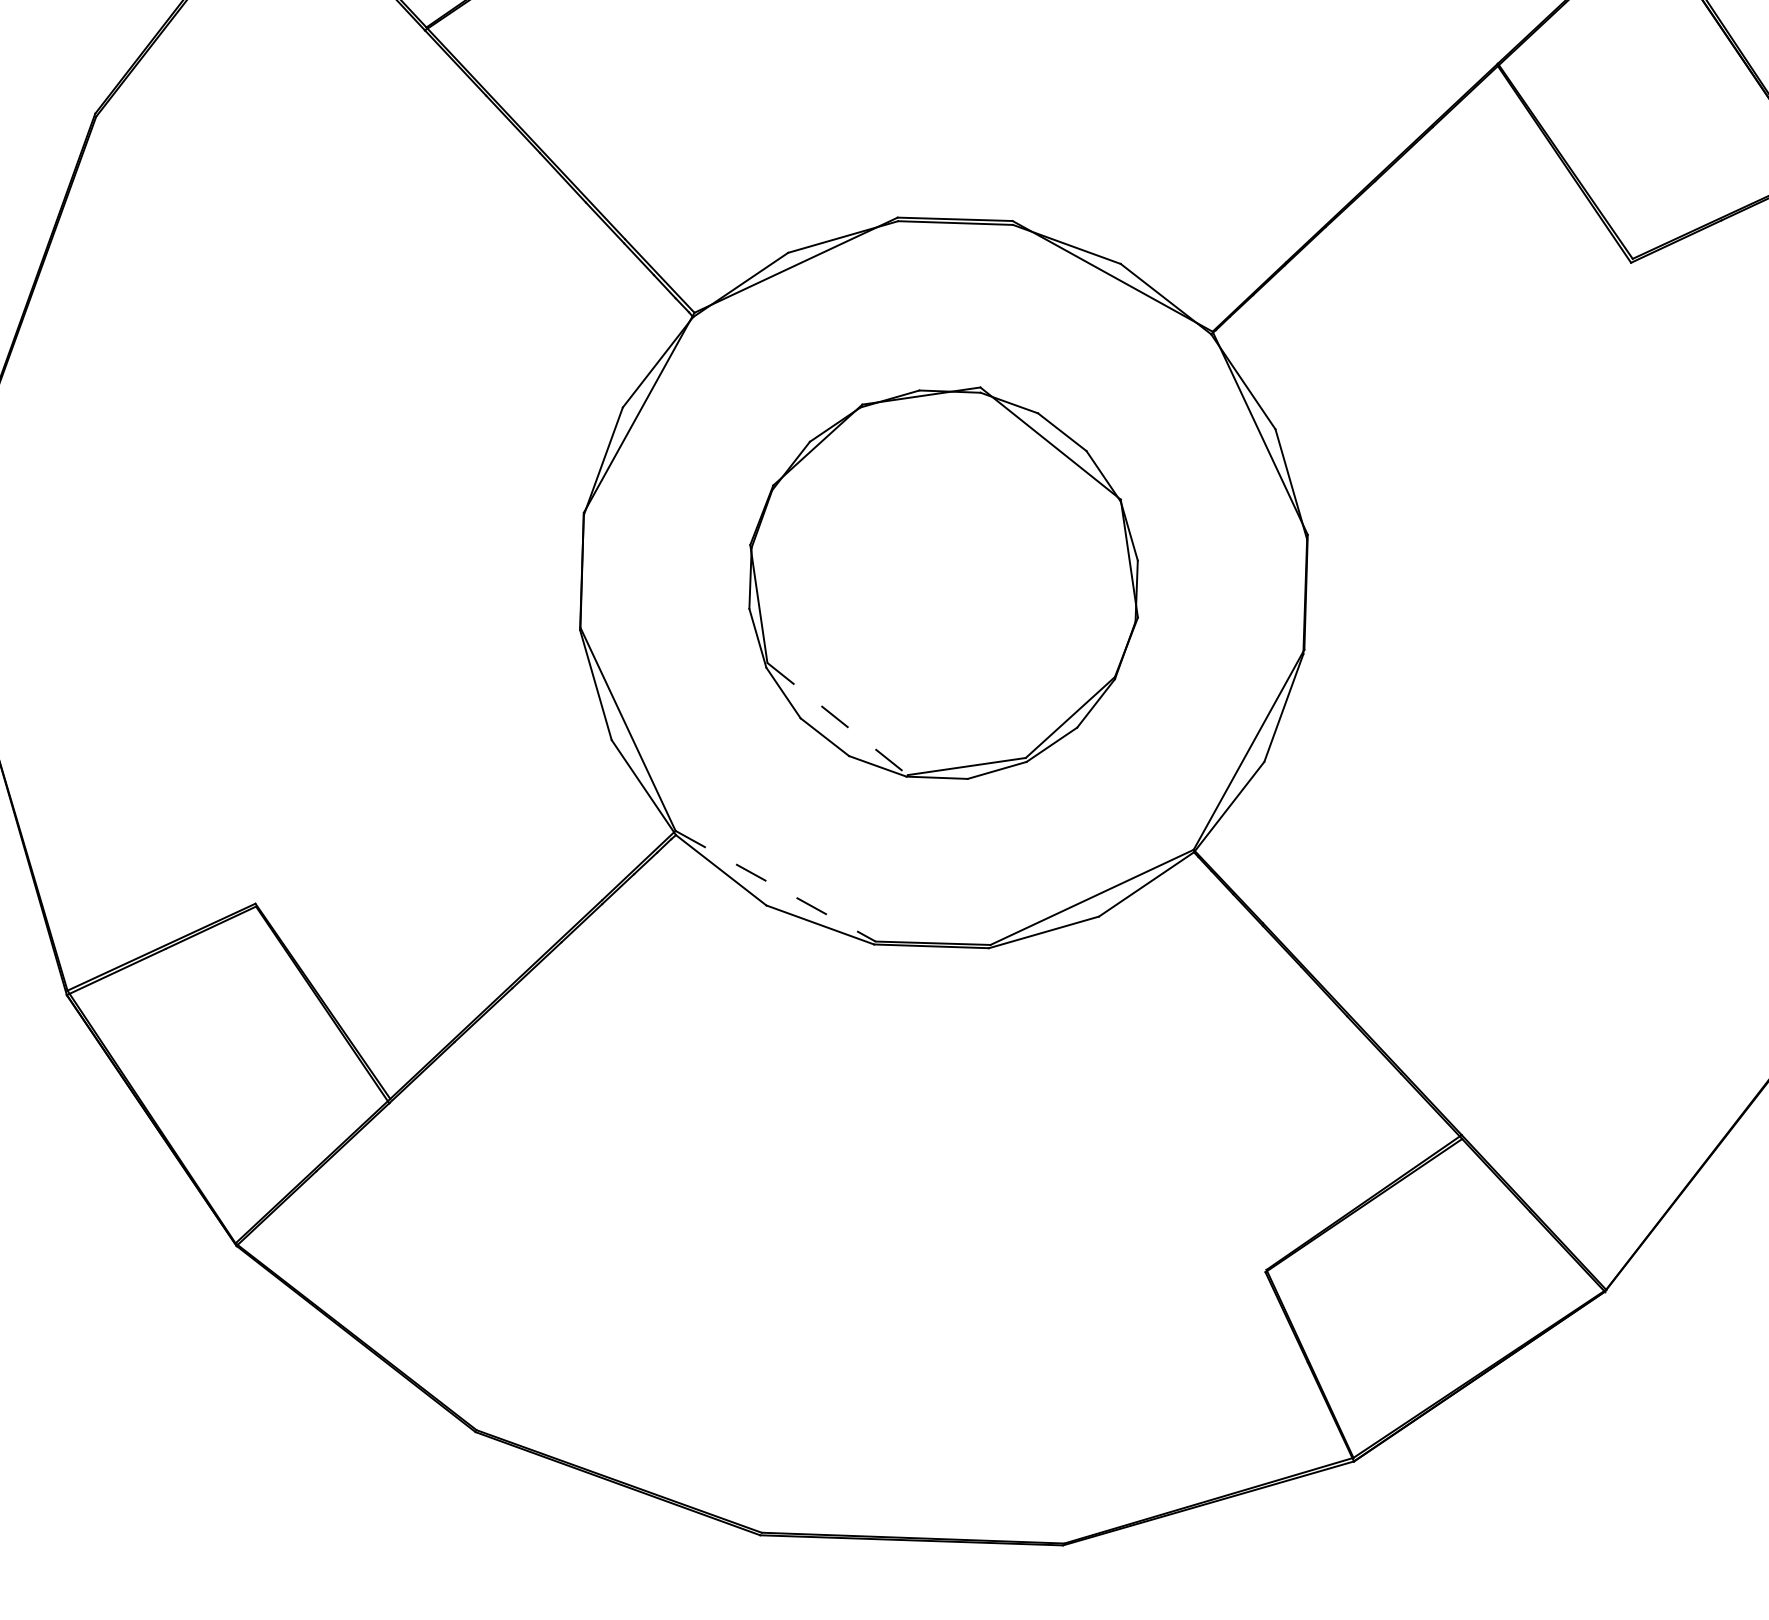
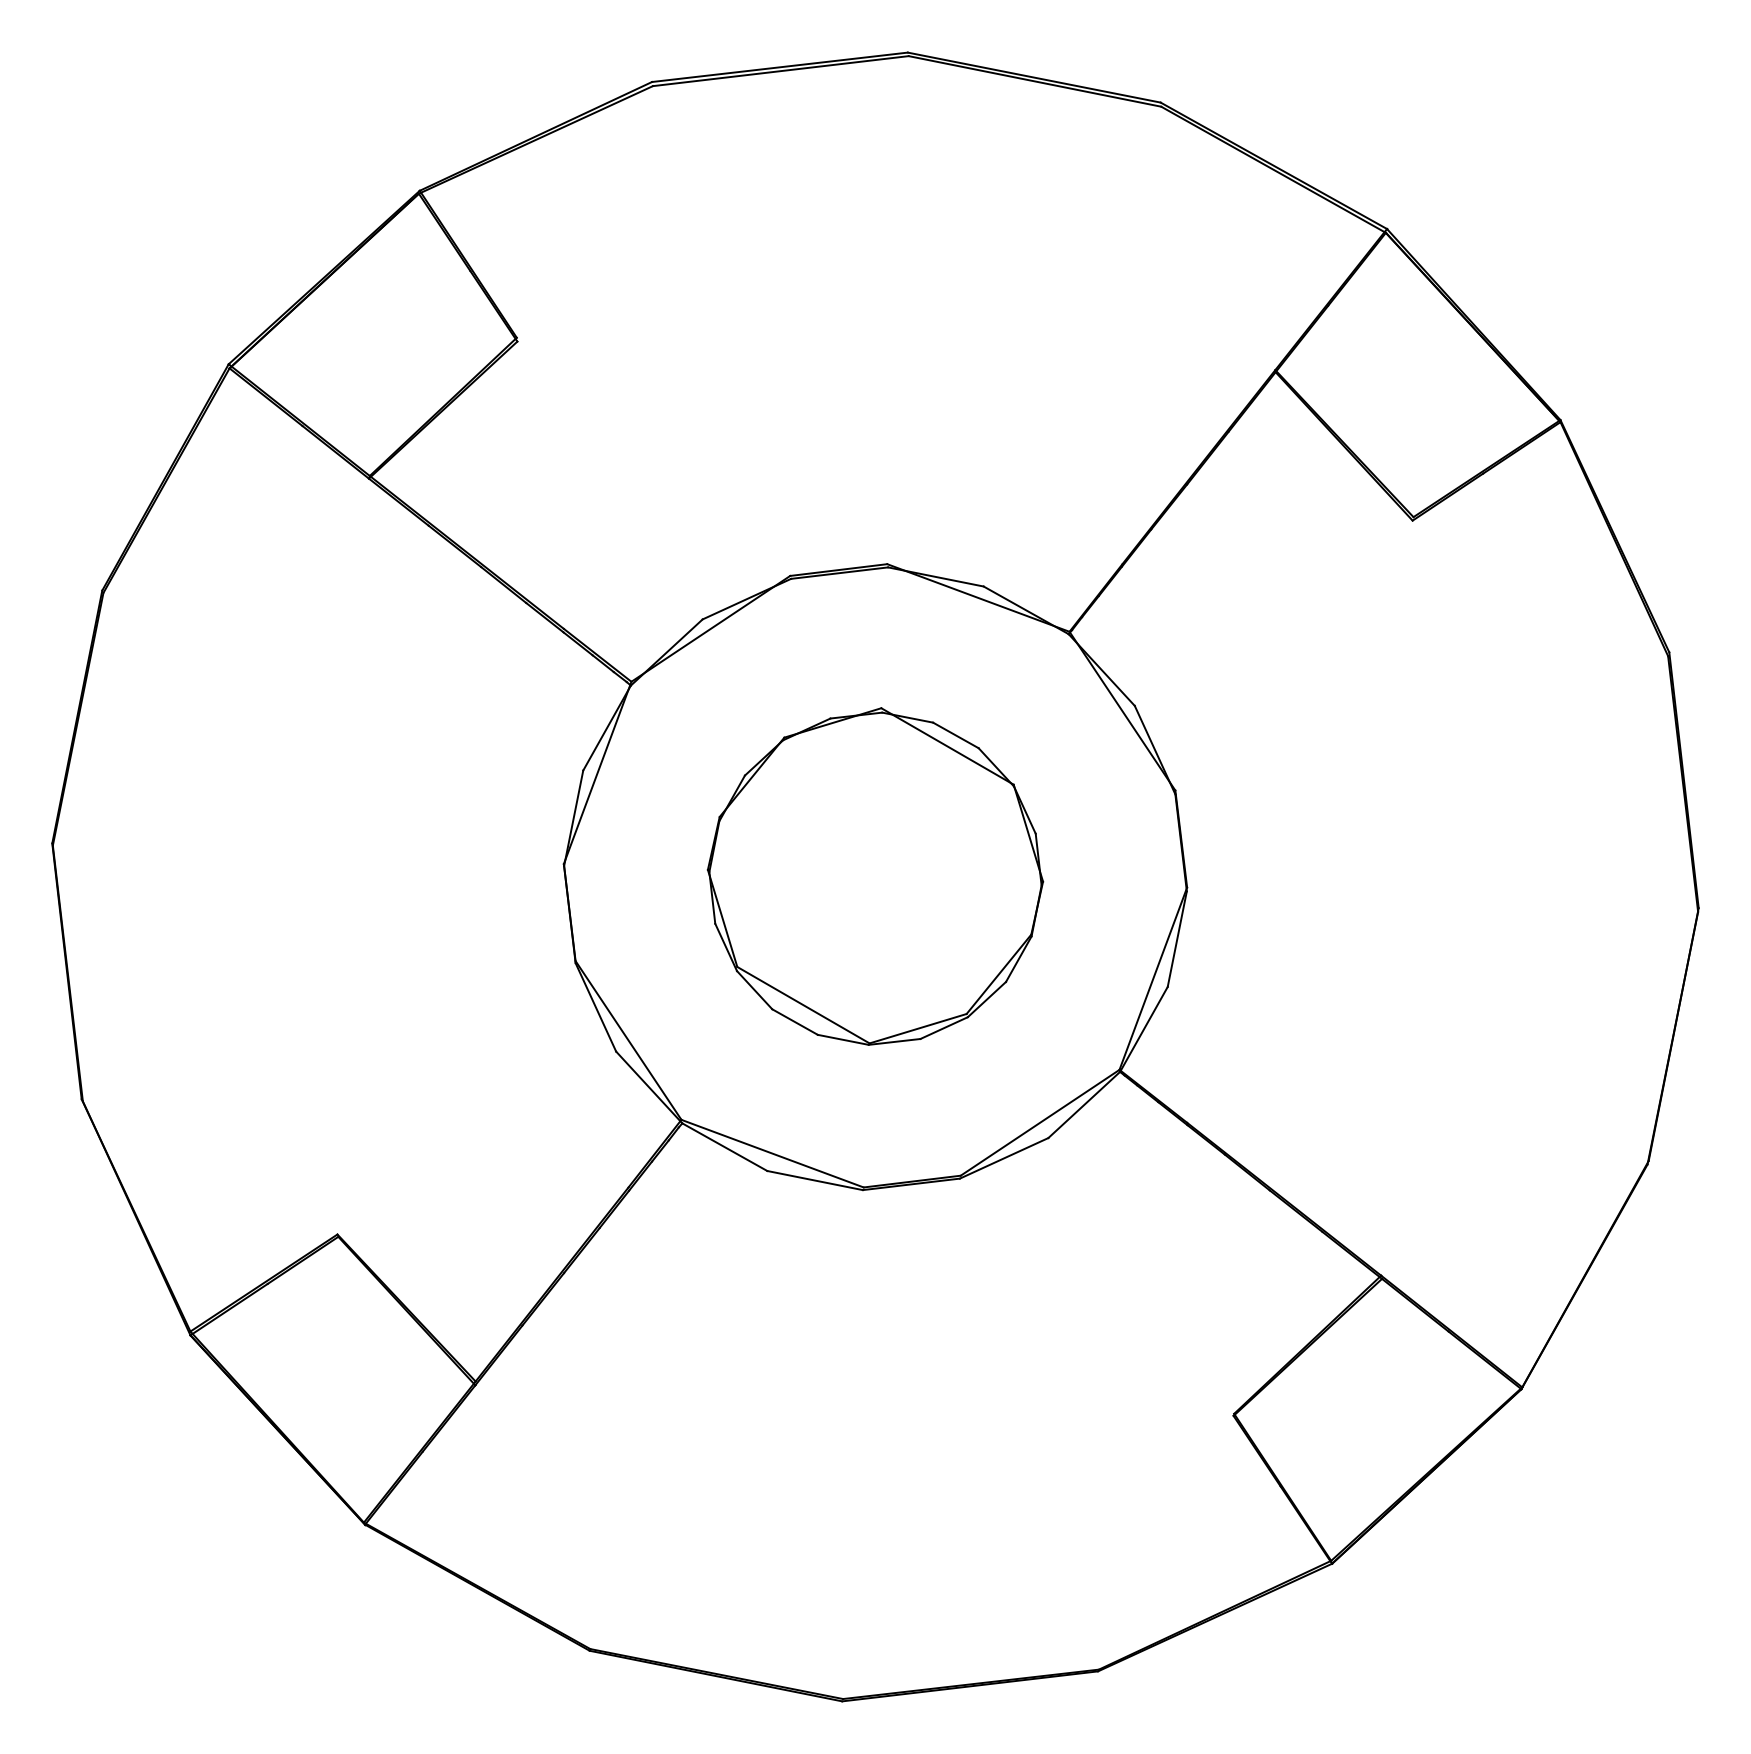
line: (837, 719) -> (803, 1005), dashed -> solid
line: (776, 886) -> (773, 1153), dashed -> solid

